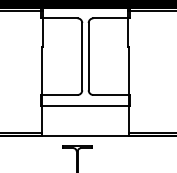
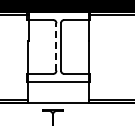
line: (82, 55) -> (56, 46), solid -> dashed

